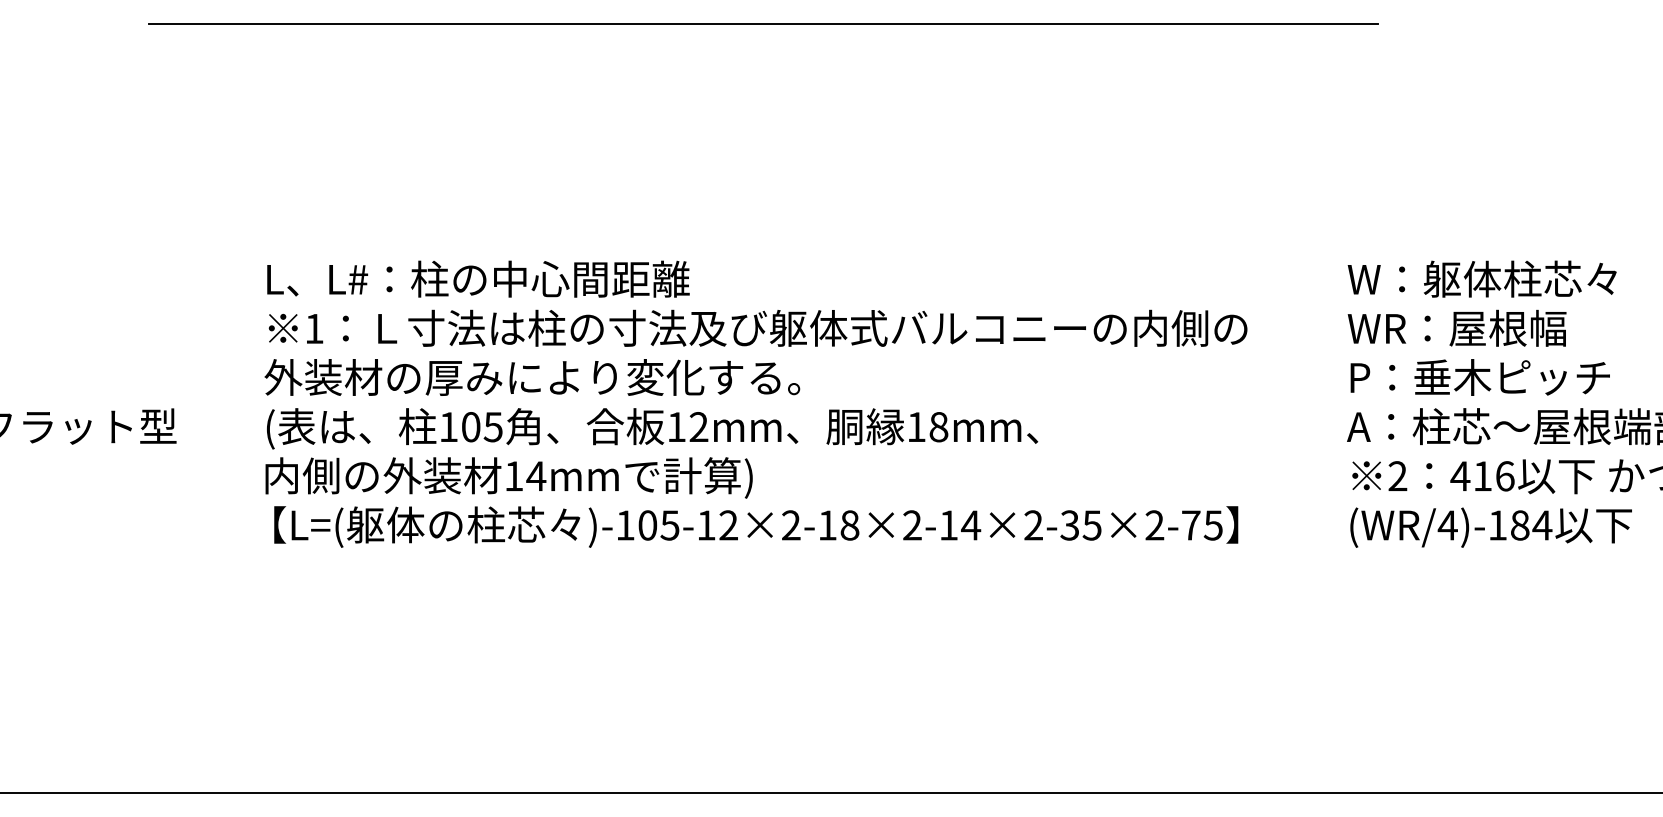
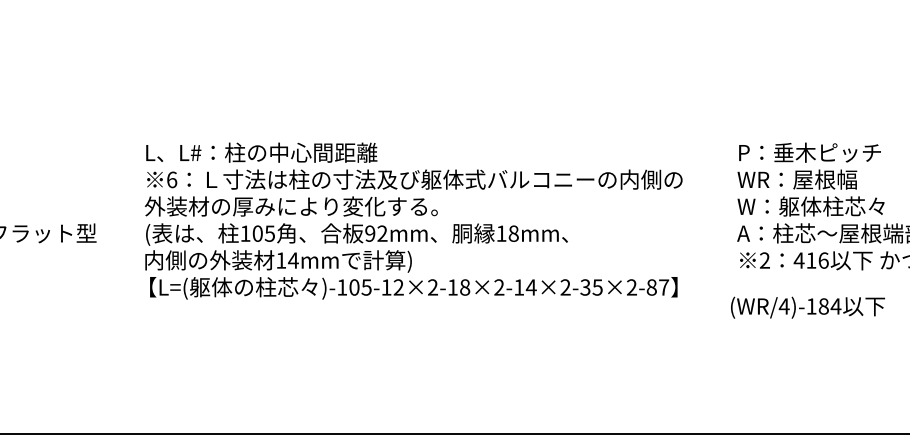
line: (762, 24) -> (417, 13), removed
text: (1481, 278) -> (810, 152), W：躯体柱芯々 -> P：垂木ピッチ
text: (315, 328) -> (172, 179), 1 -> 6
text: (1481, 377) -> (810, 206), P：垂木ピッチ -> W：躯体柱芯々
text: (677, 426) -> (370, 233), 12mm -> 92mm
text: (1201, 525) -> (657, 287), )-105-12×2-18×2-14×2-35×2-75 -> )-105-12×2-18×2-14×2-35×2-87
text: (1490, 527) -> (807, 307), moved

